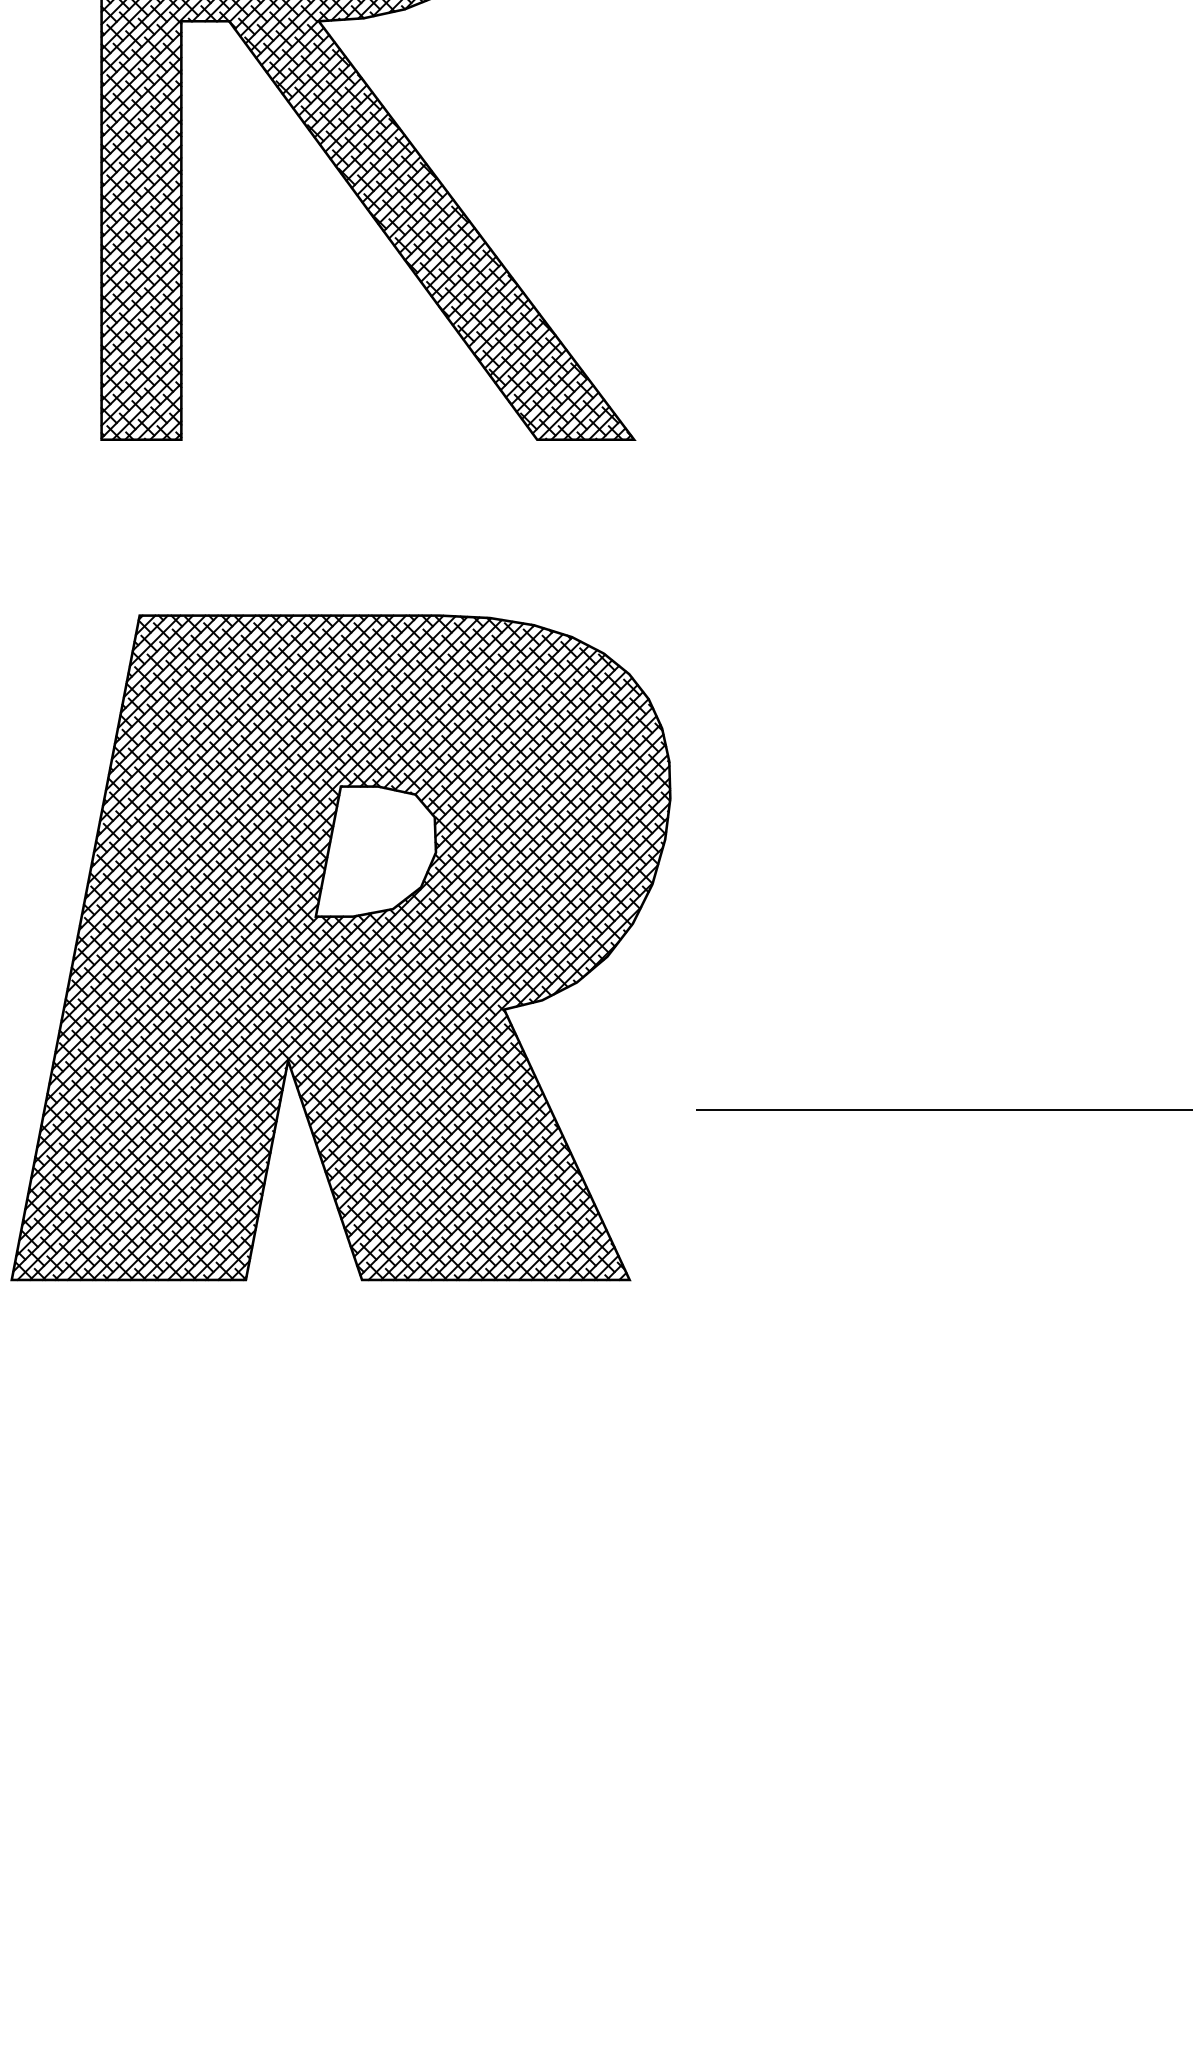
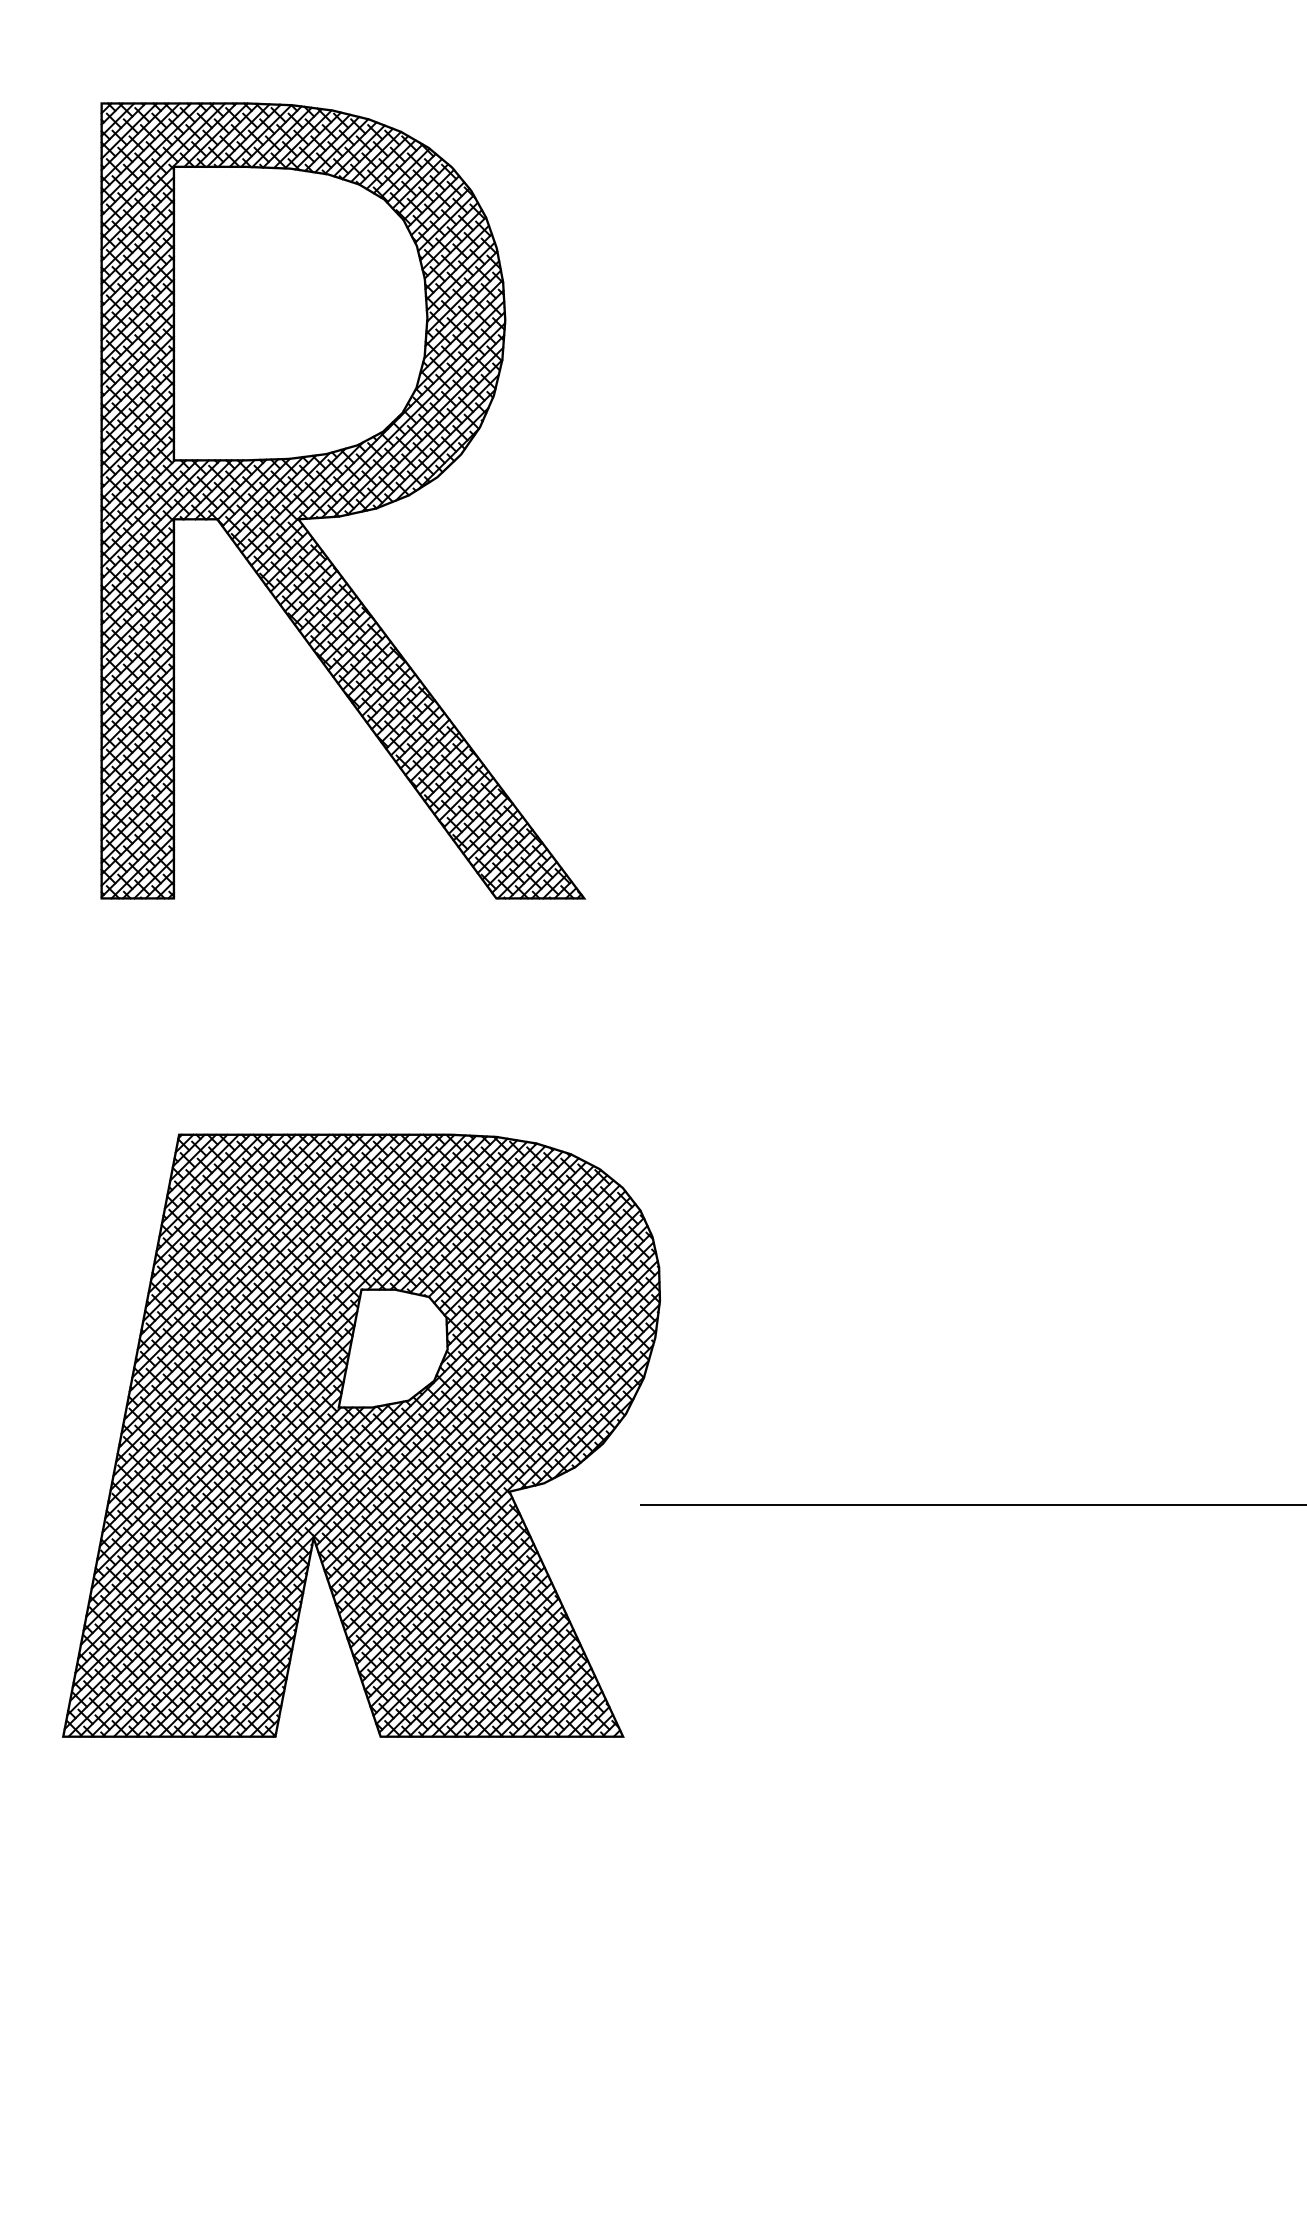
part: (340, 947) -> (361, 1435), moved

